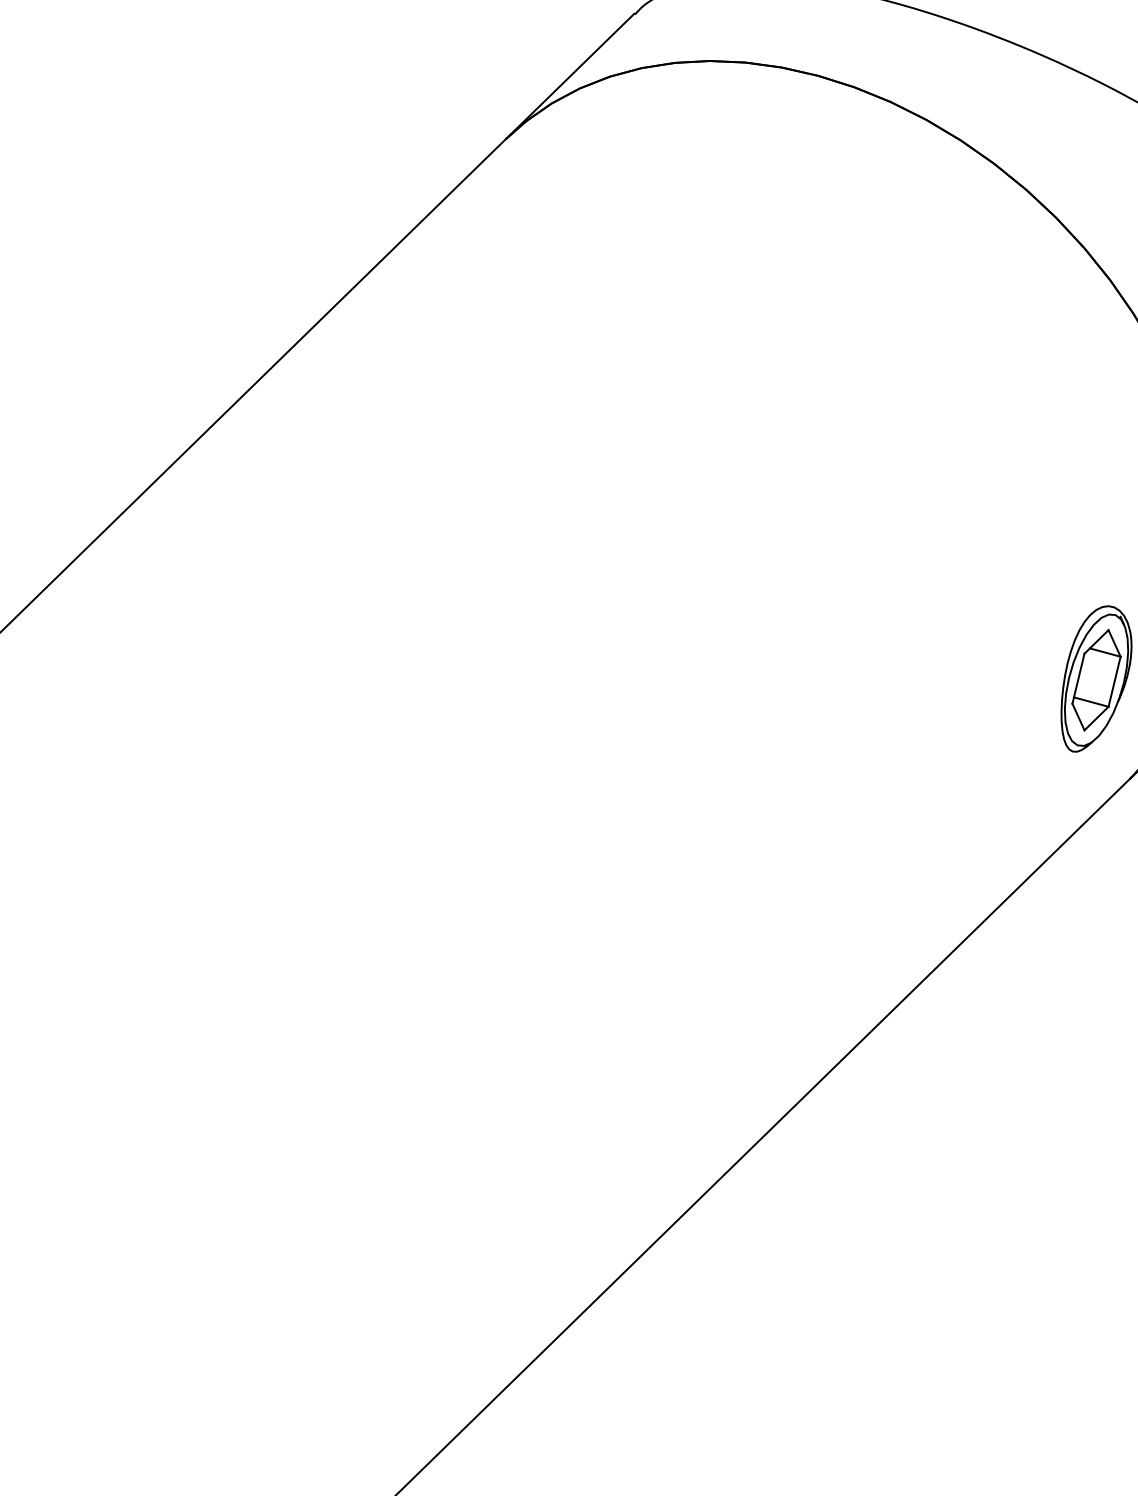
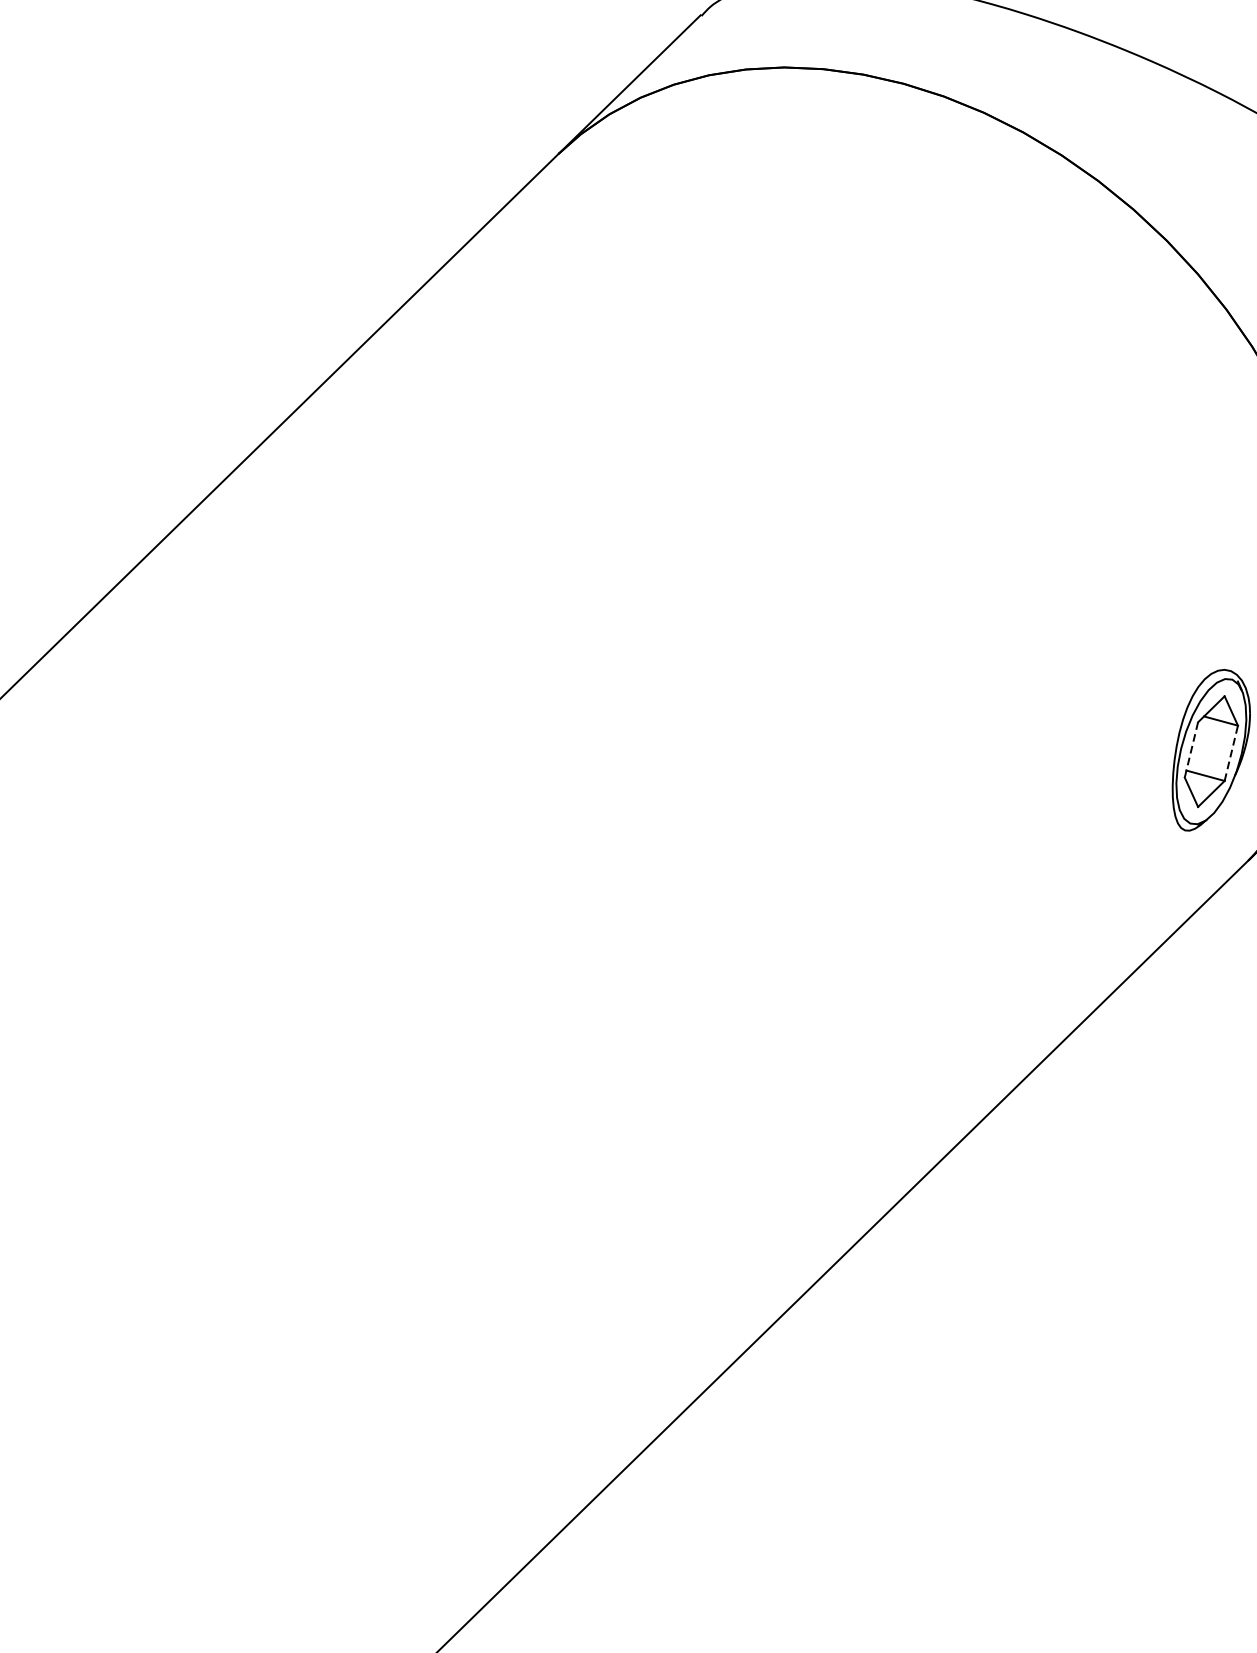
line: (1078, 678) -> (1191, 749), solid -> dashed
line: (1114, 681) -> (1231, 753), solid -> dashed

